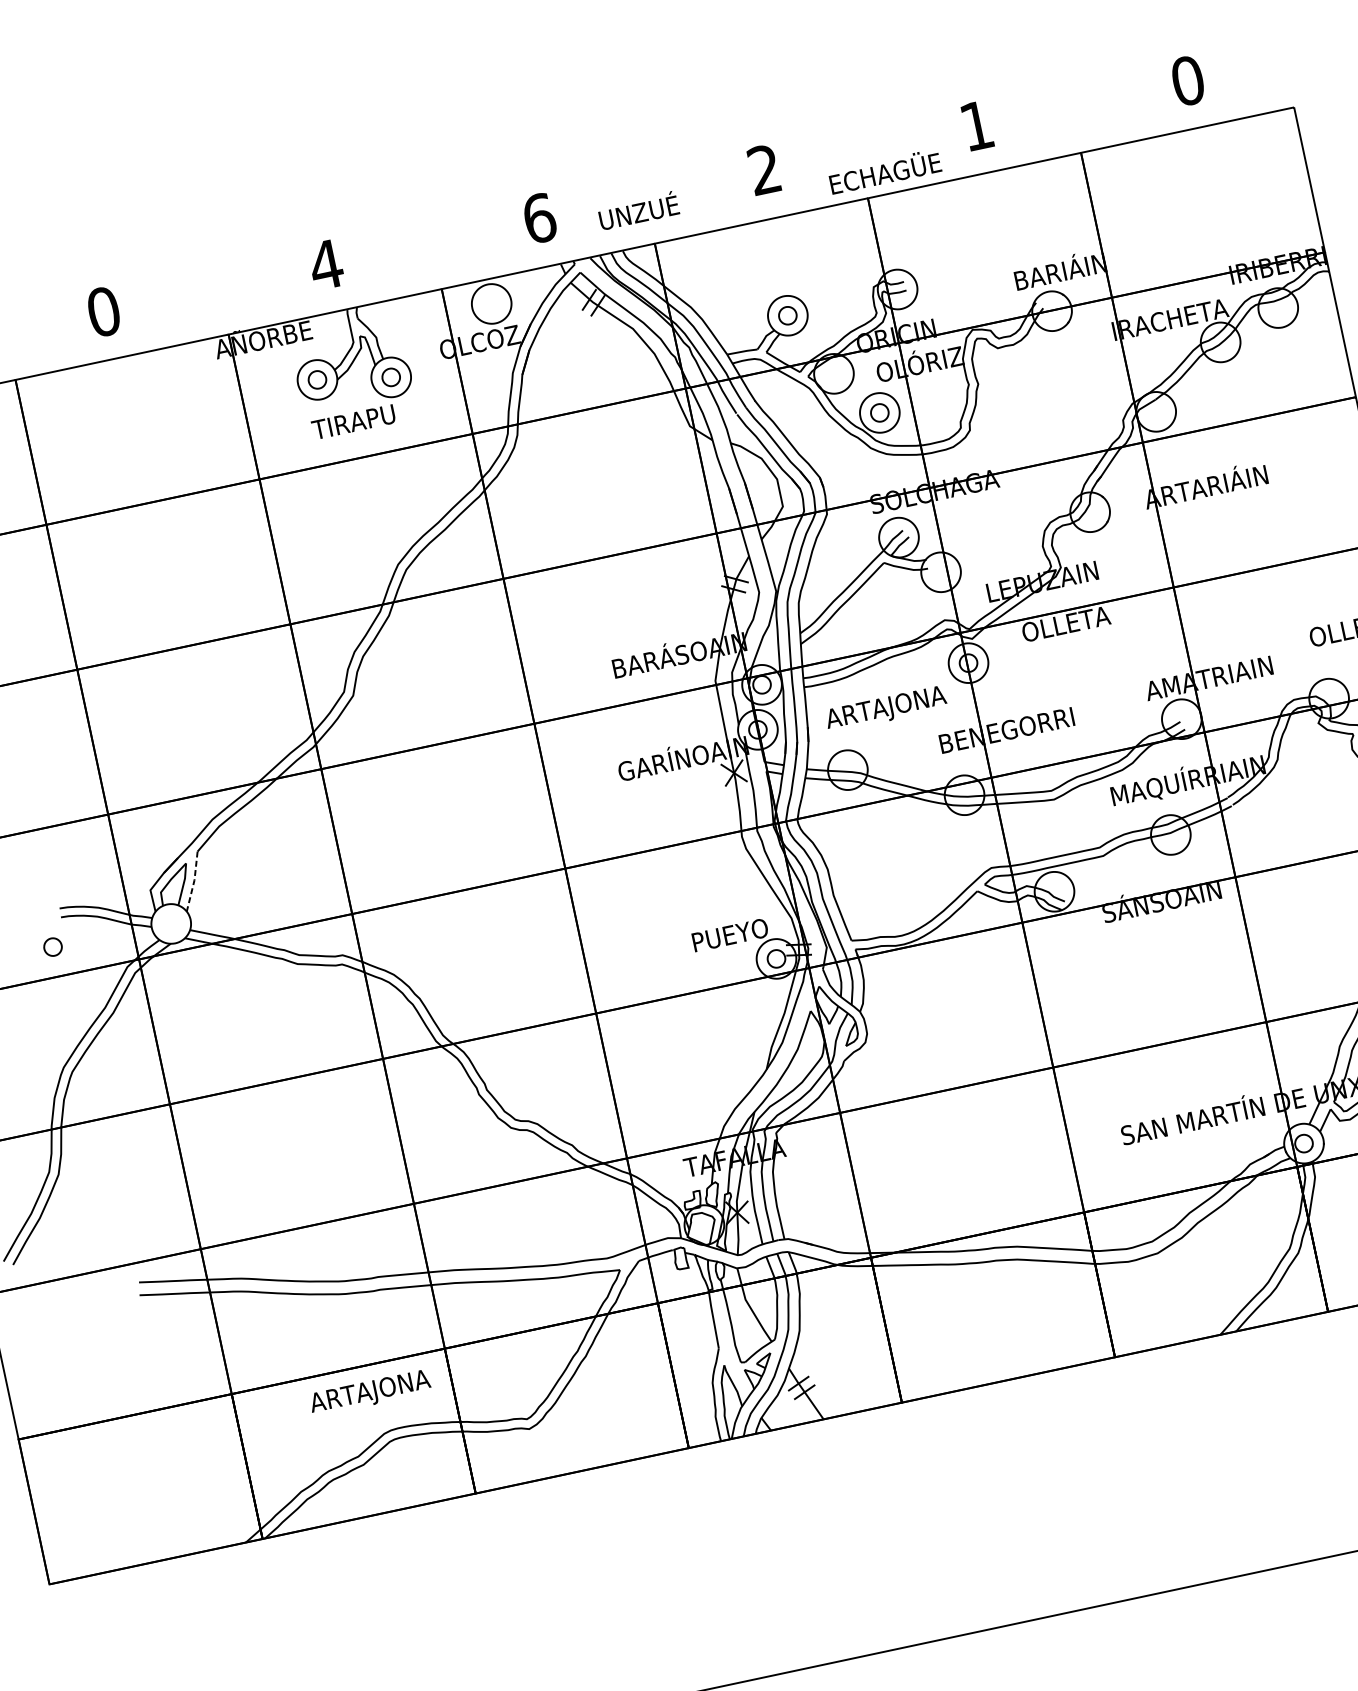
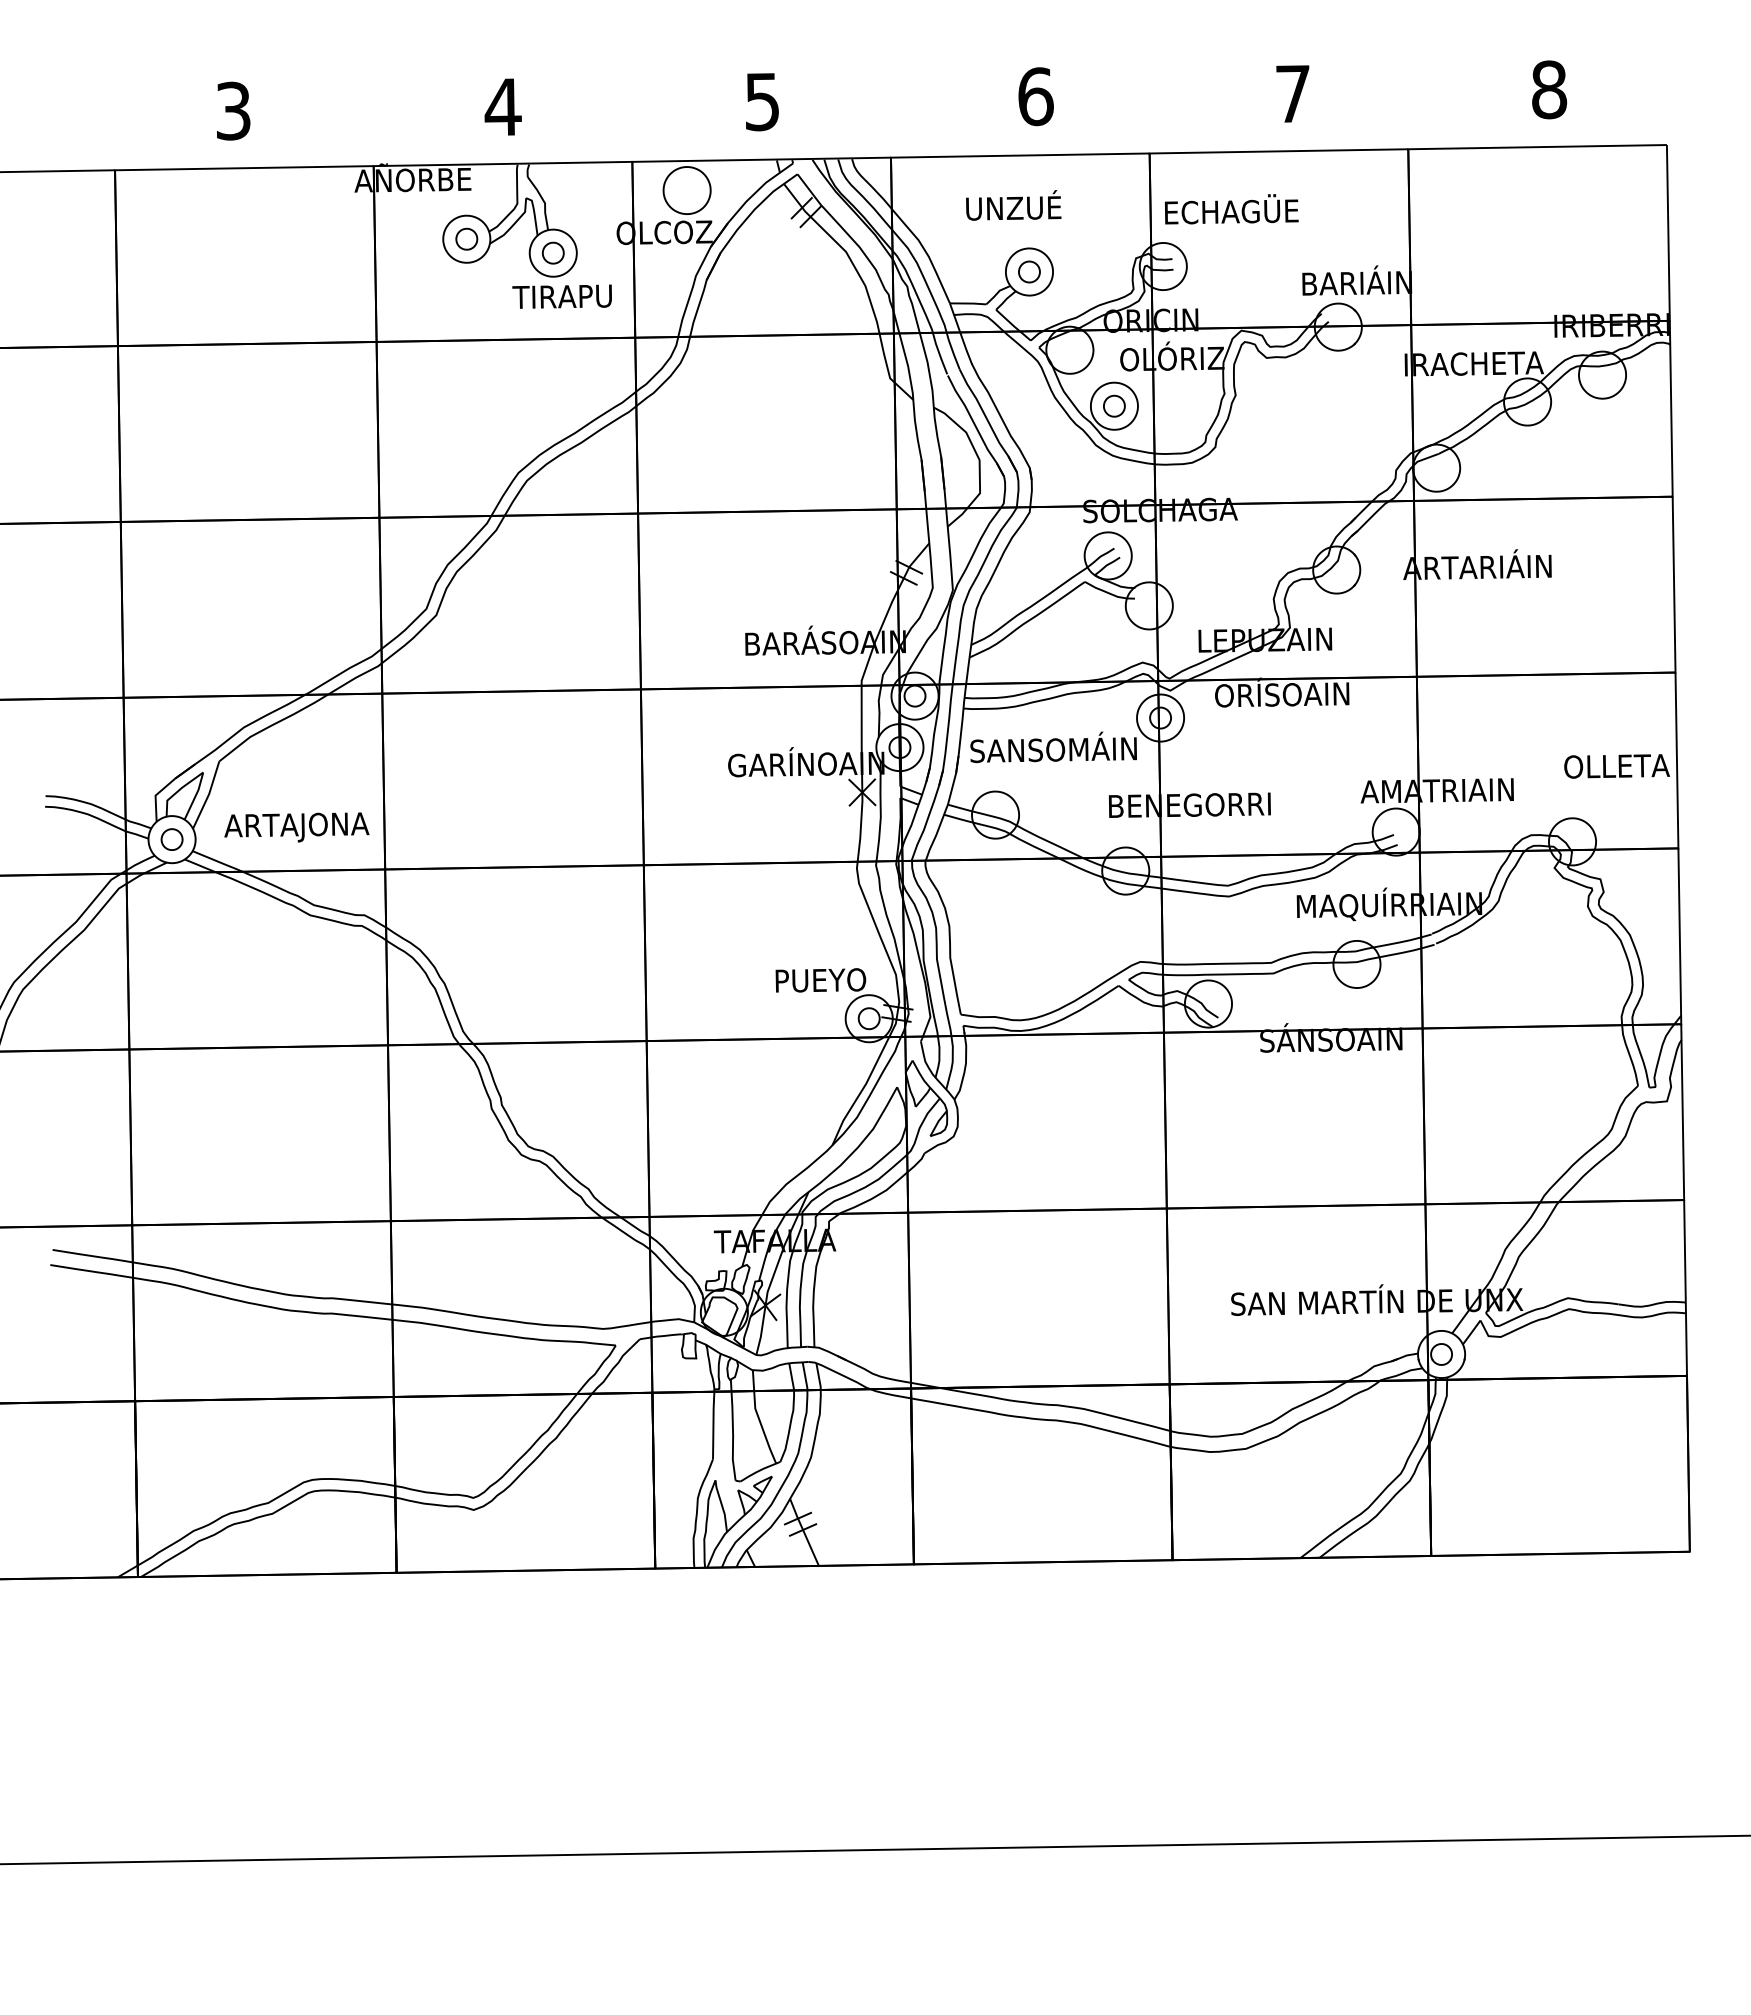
text: (1188, 80) -> (1549, 89), 0 -> 8
text: (976, 125) -> (1292, 93), 1 -> 7
text: (764, 169) -> (1035, 96), 2 -> 6
text: (884, 171) -> (1231, 209), moved
text: (638, 210) -> (1013, 205), moved
text: (539, 218) -> (762, 101), 6 -> 5
text: (103, 311) -> (233, 110), 0 -> 3
text: (352, 422) -> (561, 296), moved
text: (1065, 622) -> (1282, 692), OLLETA -> ORÍSOAIN
text: (885, 706) -> (1053, 749), ARTAJONA -> SANSOMÁIN
line: (194, 881) -> (208, 795), dashed -> solid
part: (52, 947) -> (171, 839), moved
text: (370, 1392) -> (296, 827), moved

